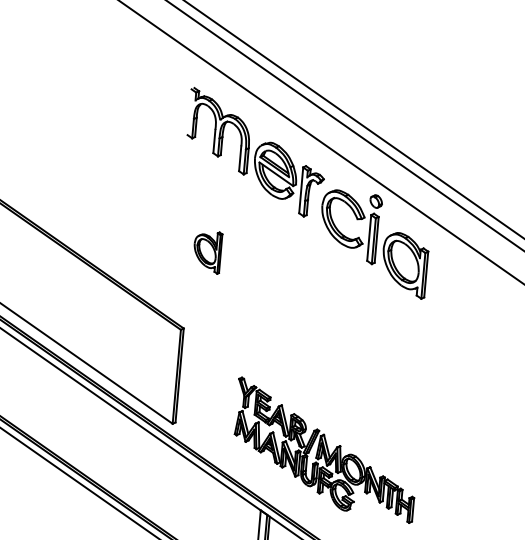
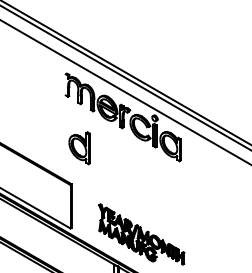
part: (207, 252) -> (79, 148), size x1.67

